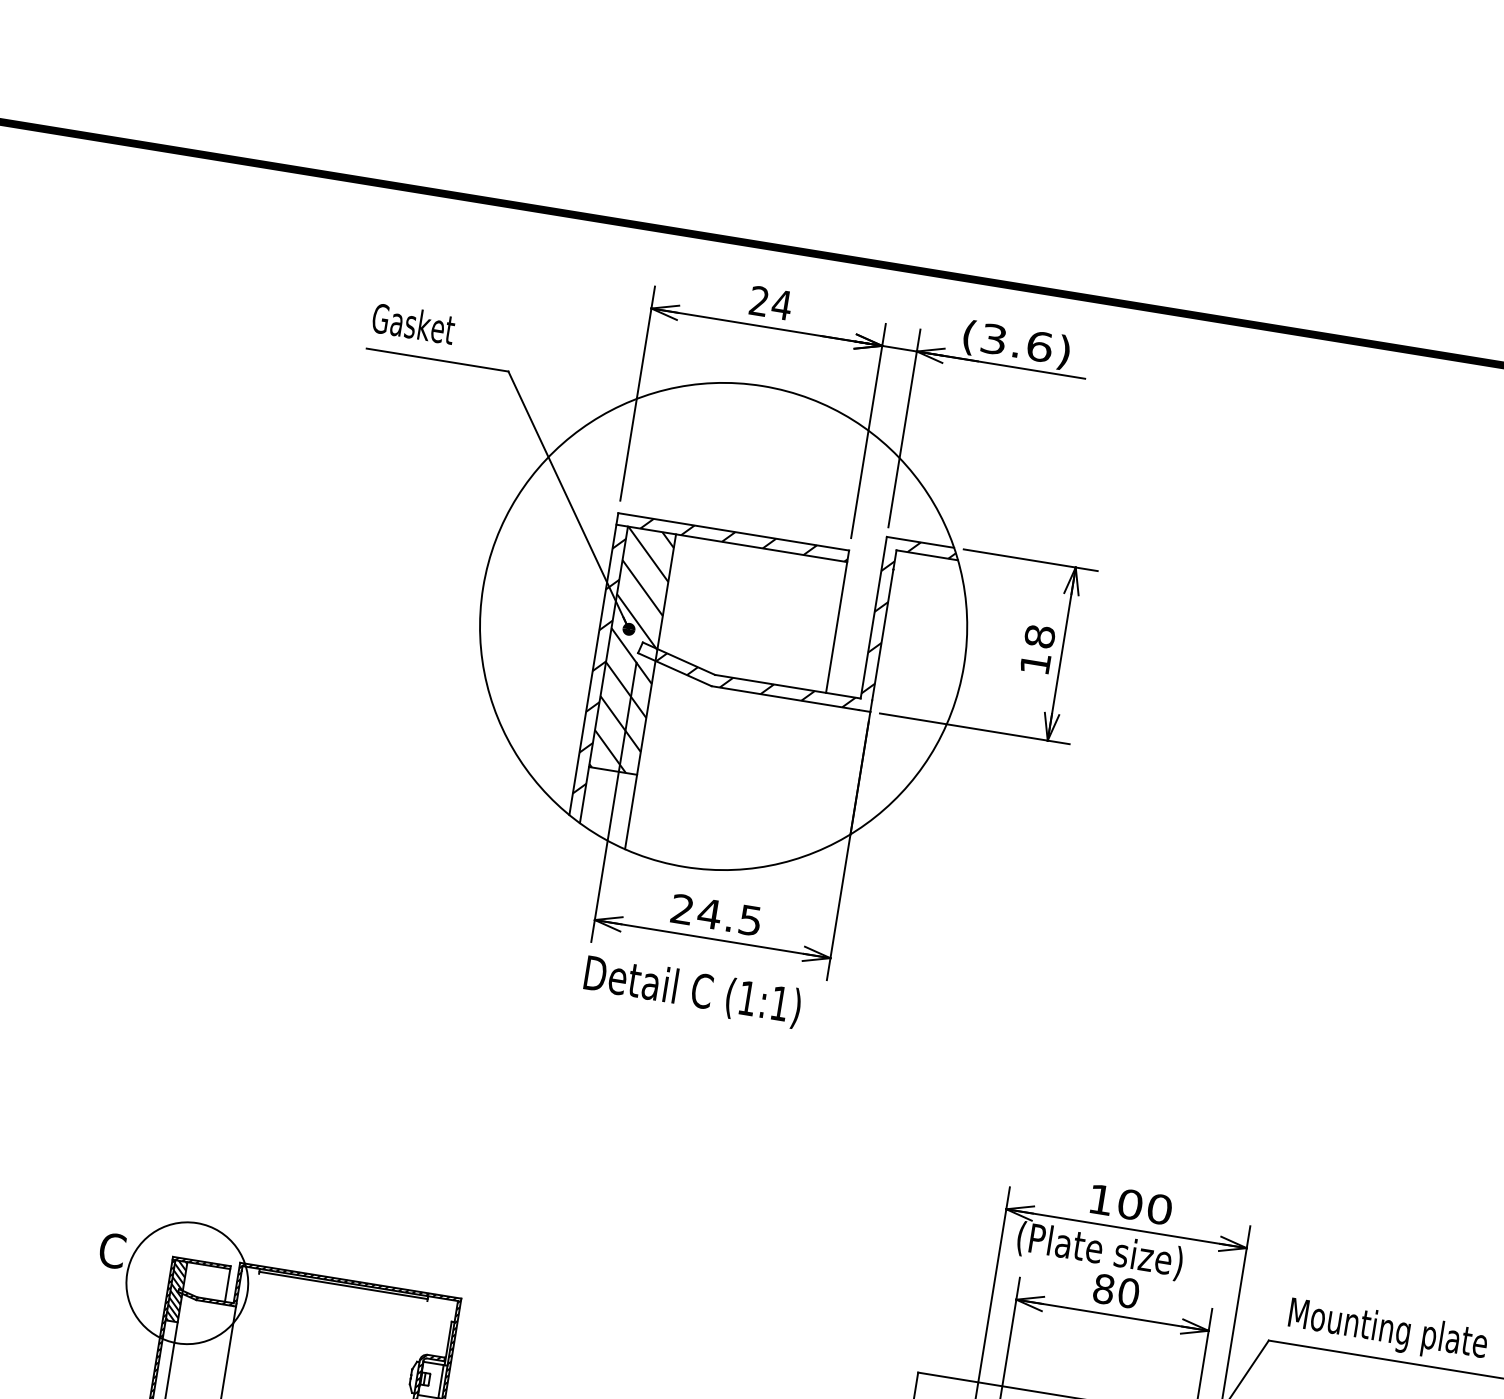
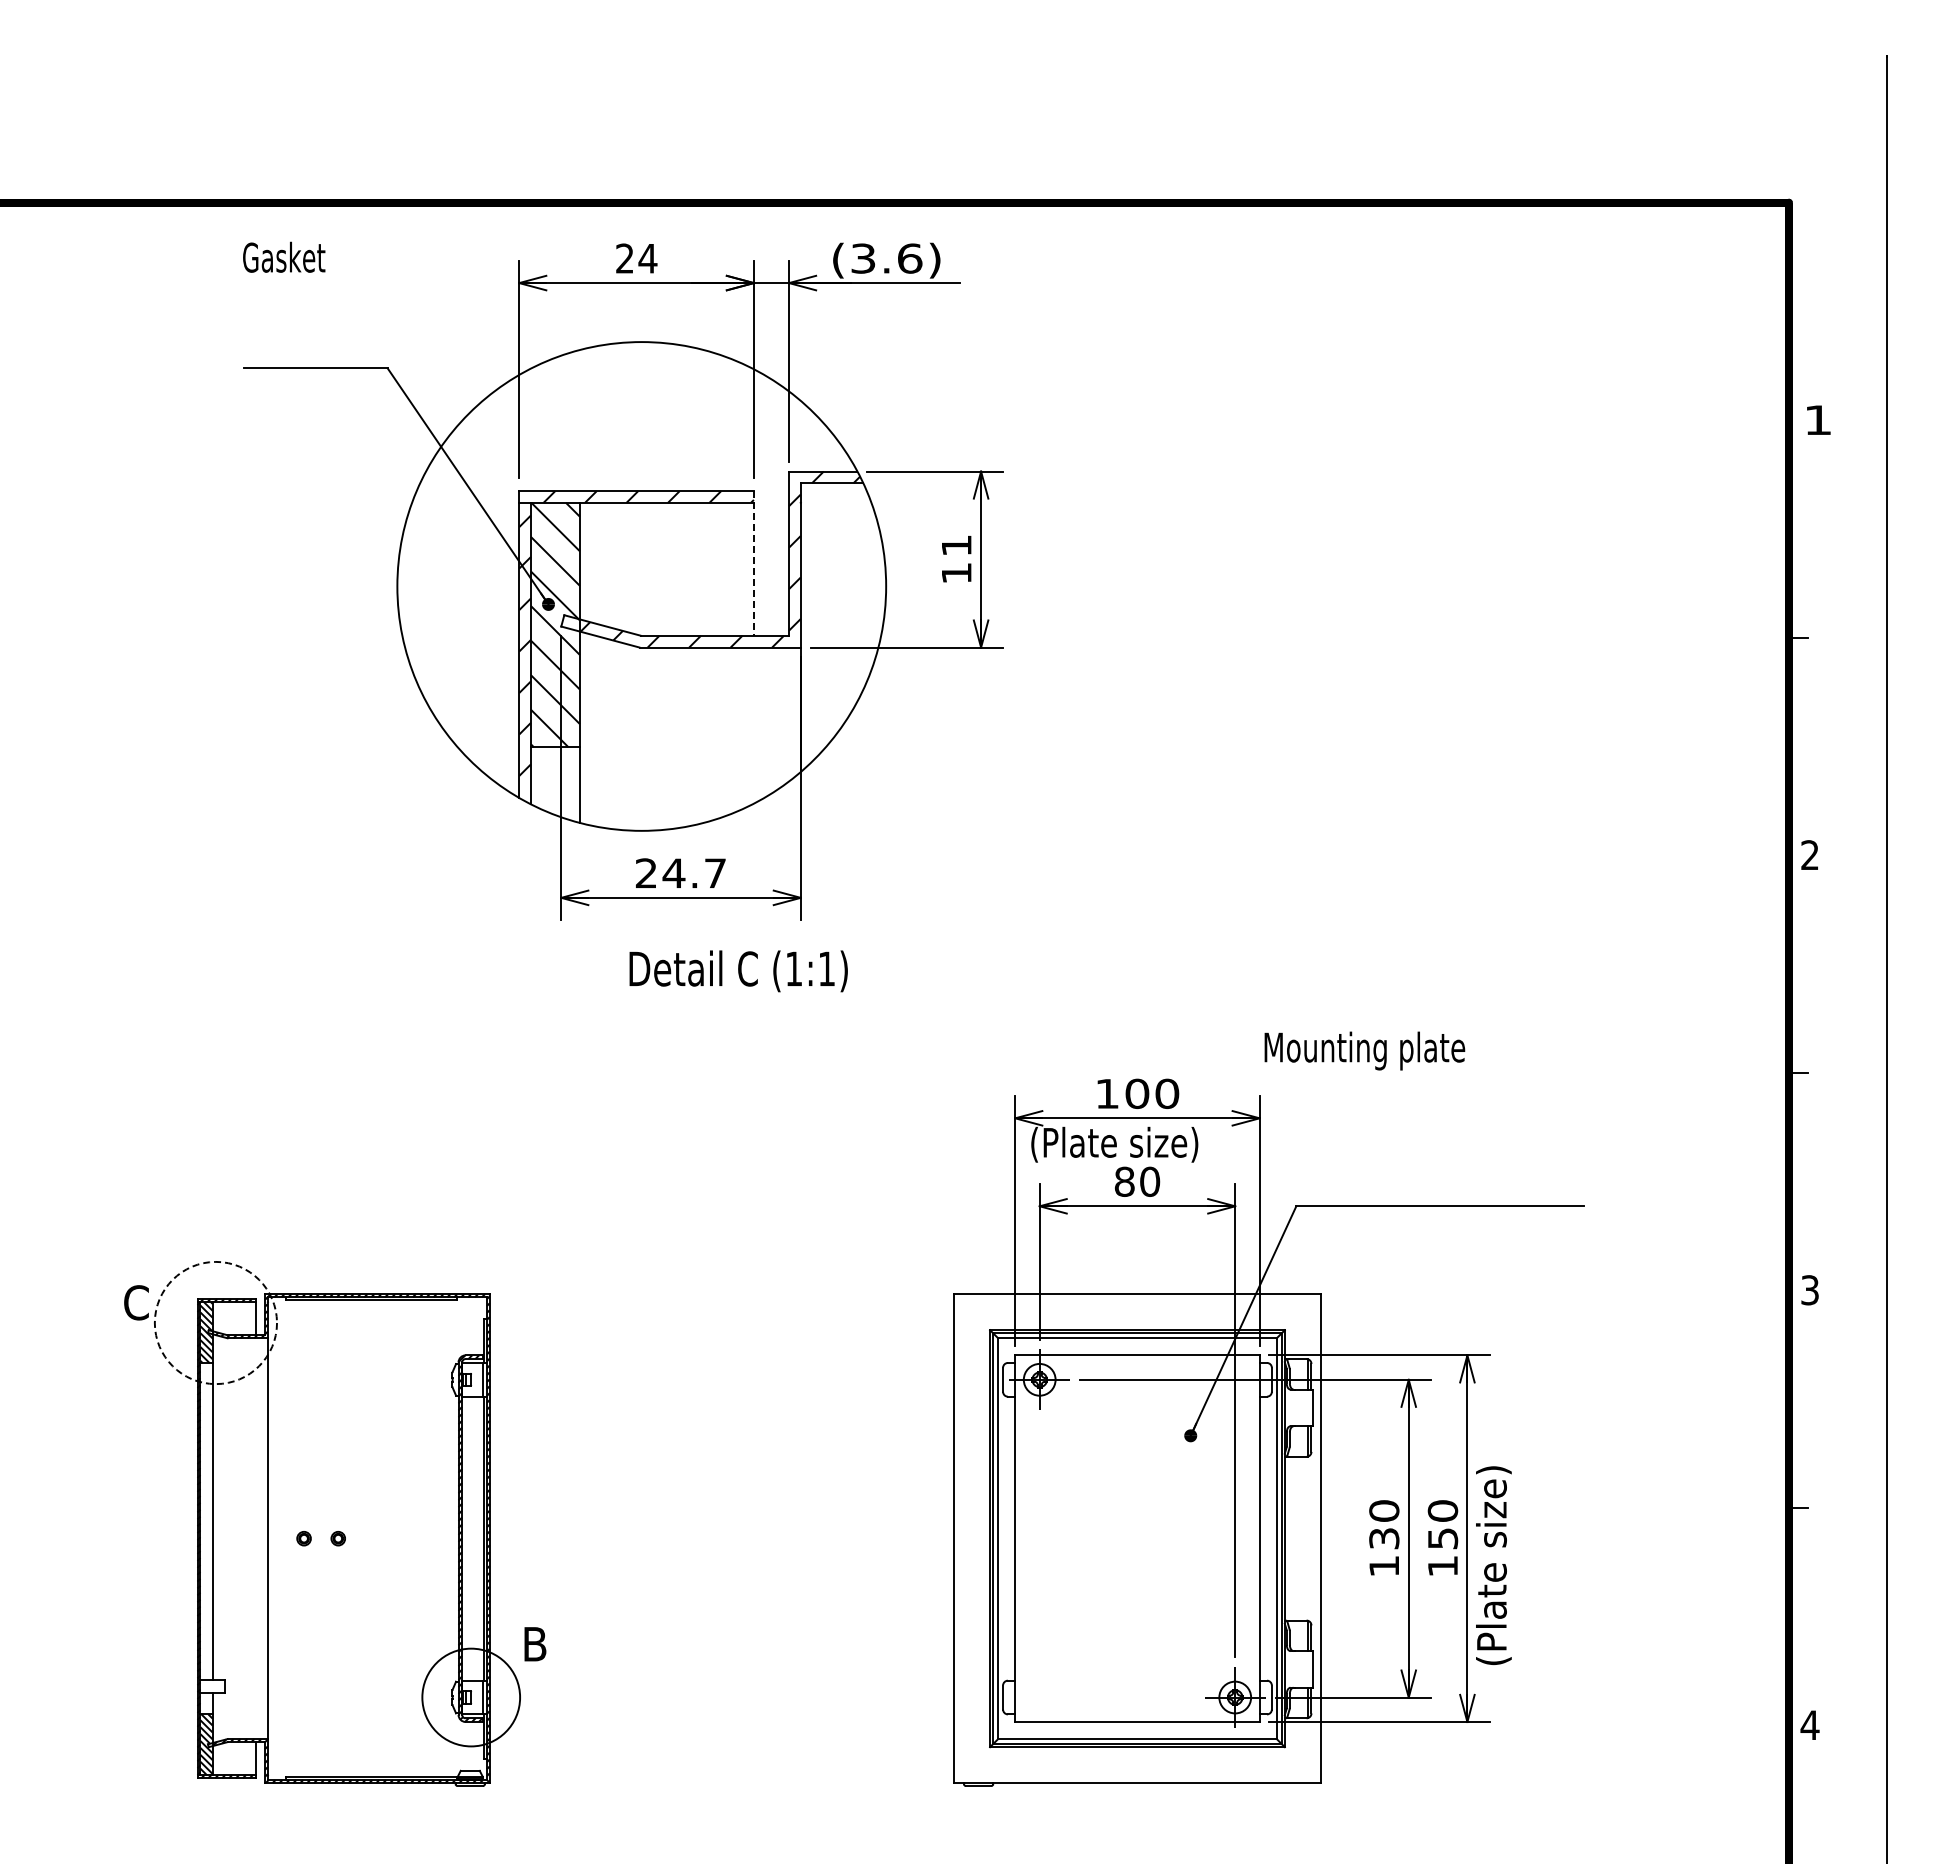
text: (414, 322) -> (284, 256), moved
line: (837, 621) -> (753, 563), solid -> dashed
text: (1039, 636) -> (956, 545), 18 -> 11
text: (750, 920) -> (715, 873), 24.5 -> 24.7
text: (692, 992) -> (738, 971), moved
circle: (186, 1282) -> (215, 1322), solid -> dashed
text: (1387, 1330) -> (1364, 1050), moved

